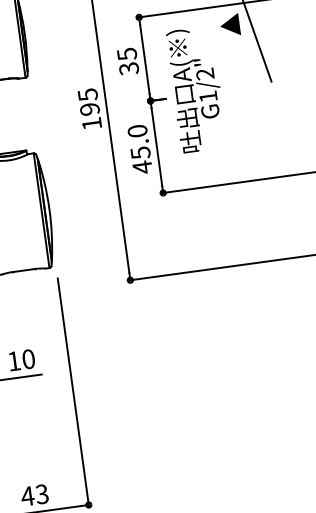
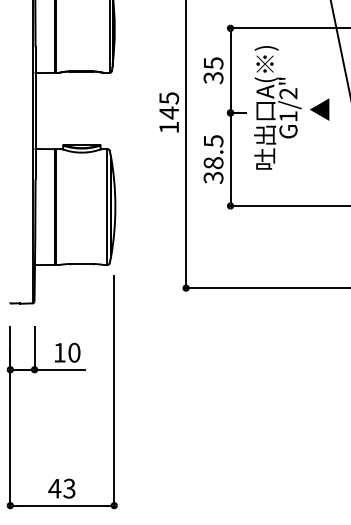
text: (229, 25) -> (319, 109), moved
text: (90, 108) -> (169, 112), 195 -> 145
text: (140, 149) -> (213, 159), 45.0 -> 38.5

